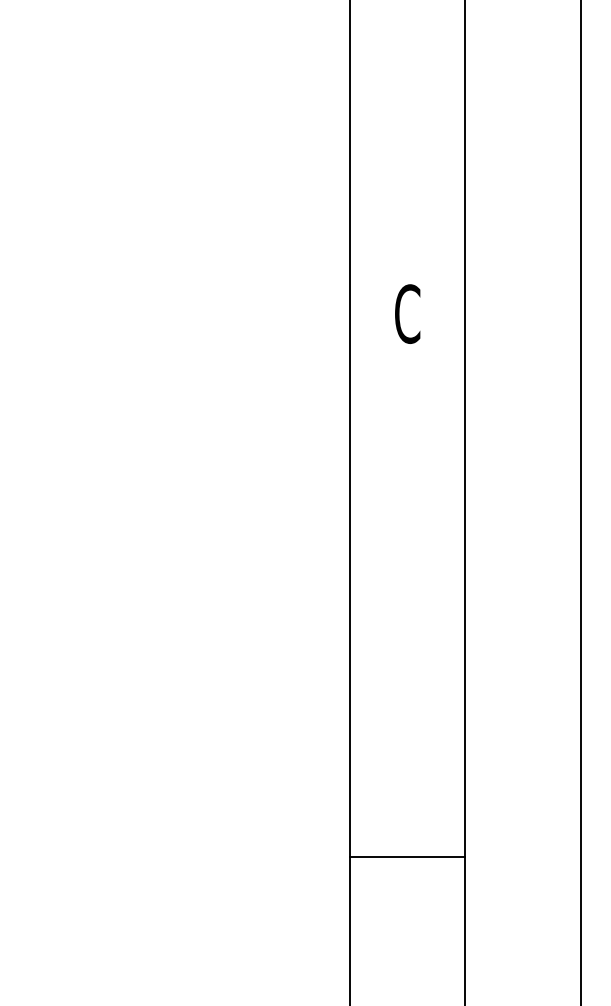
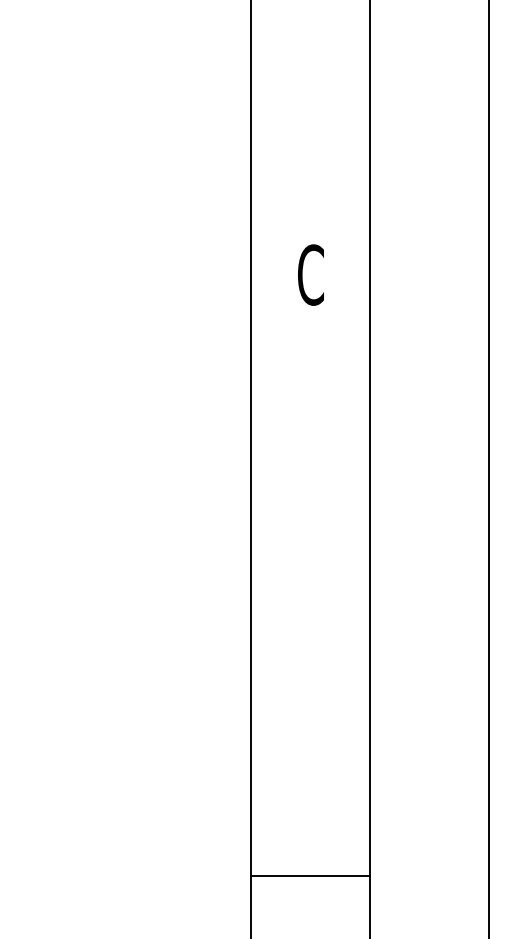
line: (407, 856) -> (310, 875), moved

